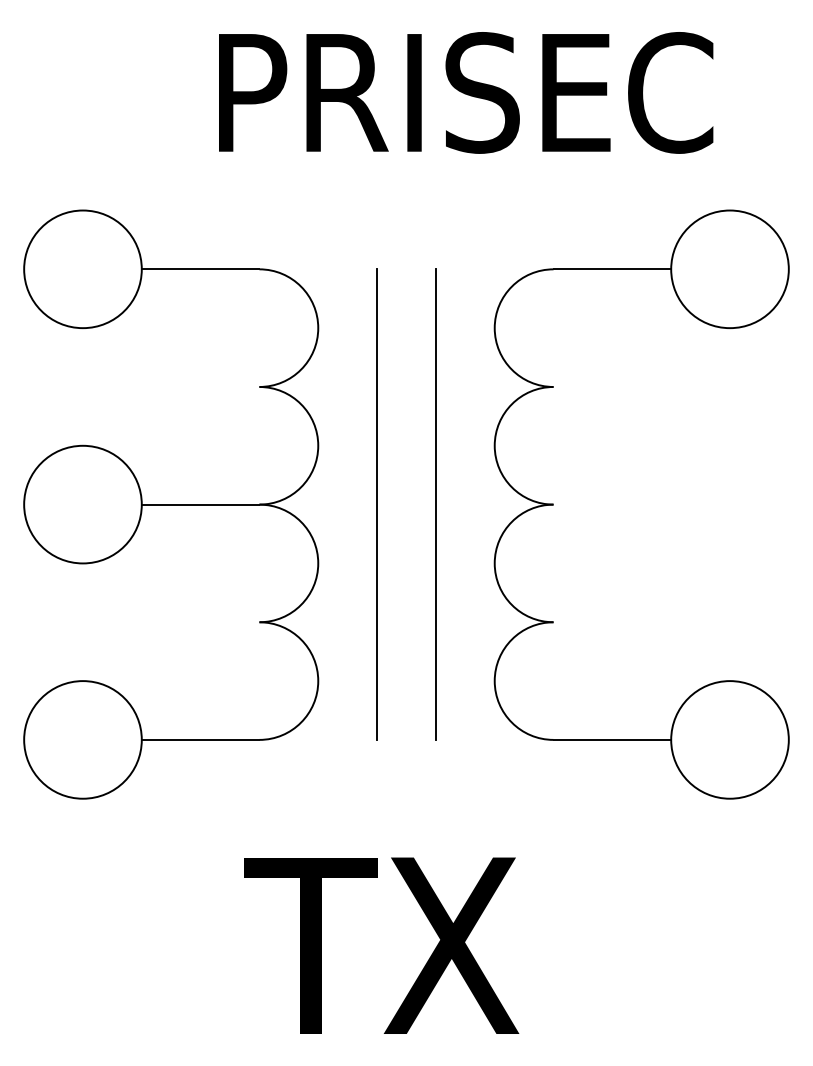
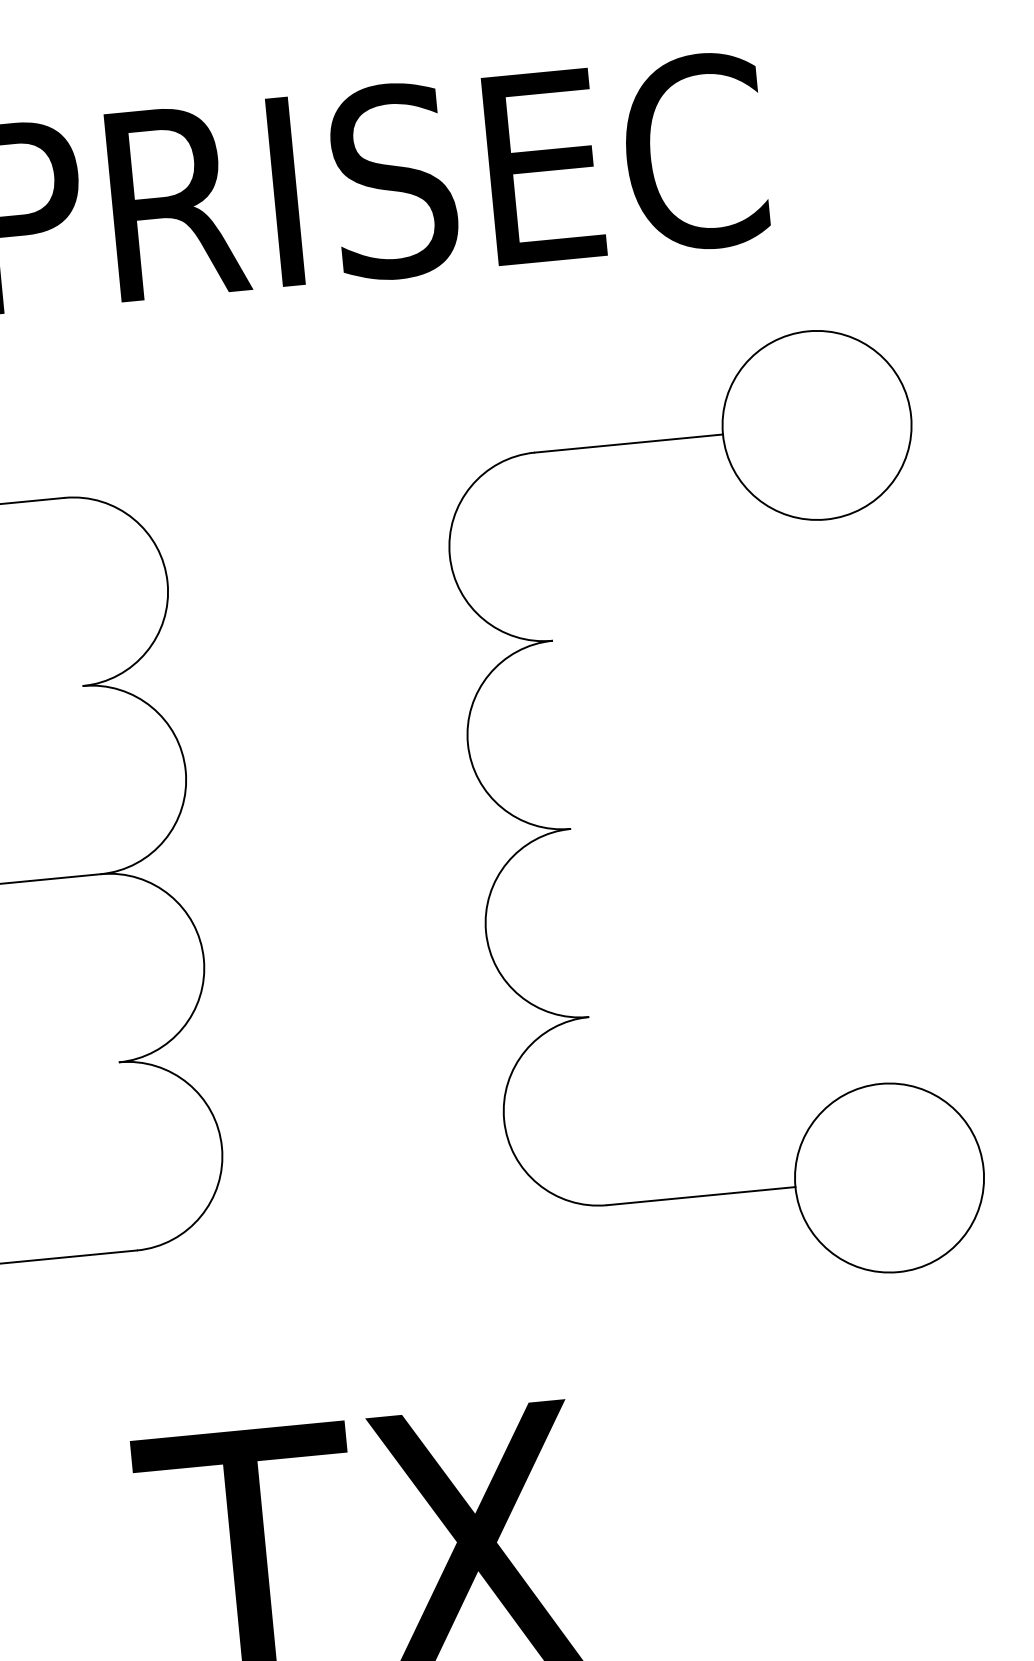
line: (377, 504) -> (289, 855), removed
line: (435, 504) -> (382, 846), removed

